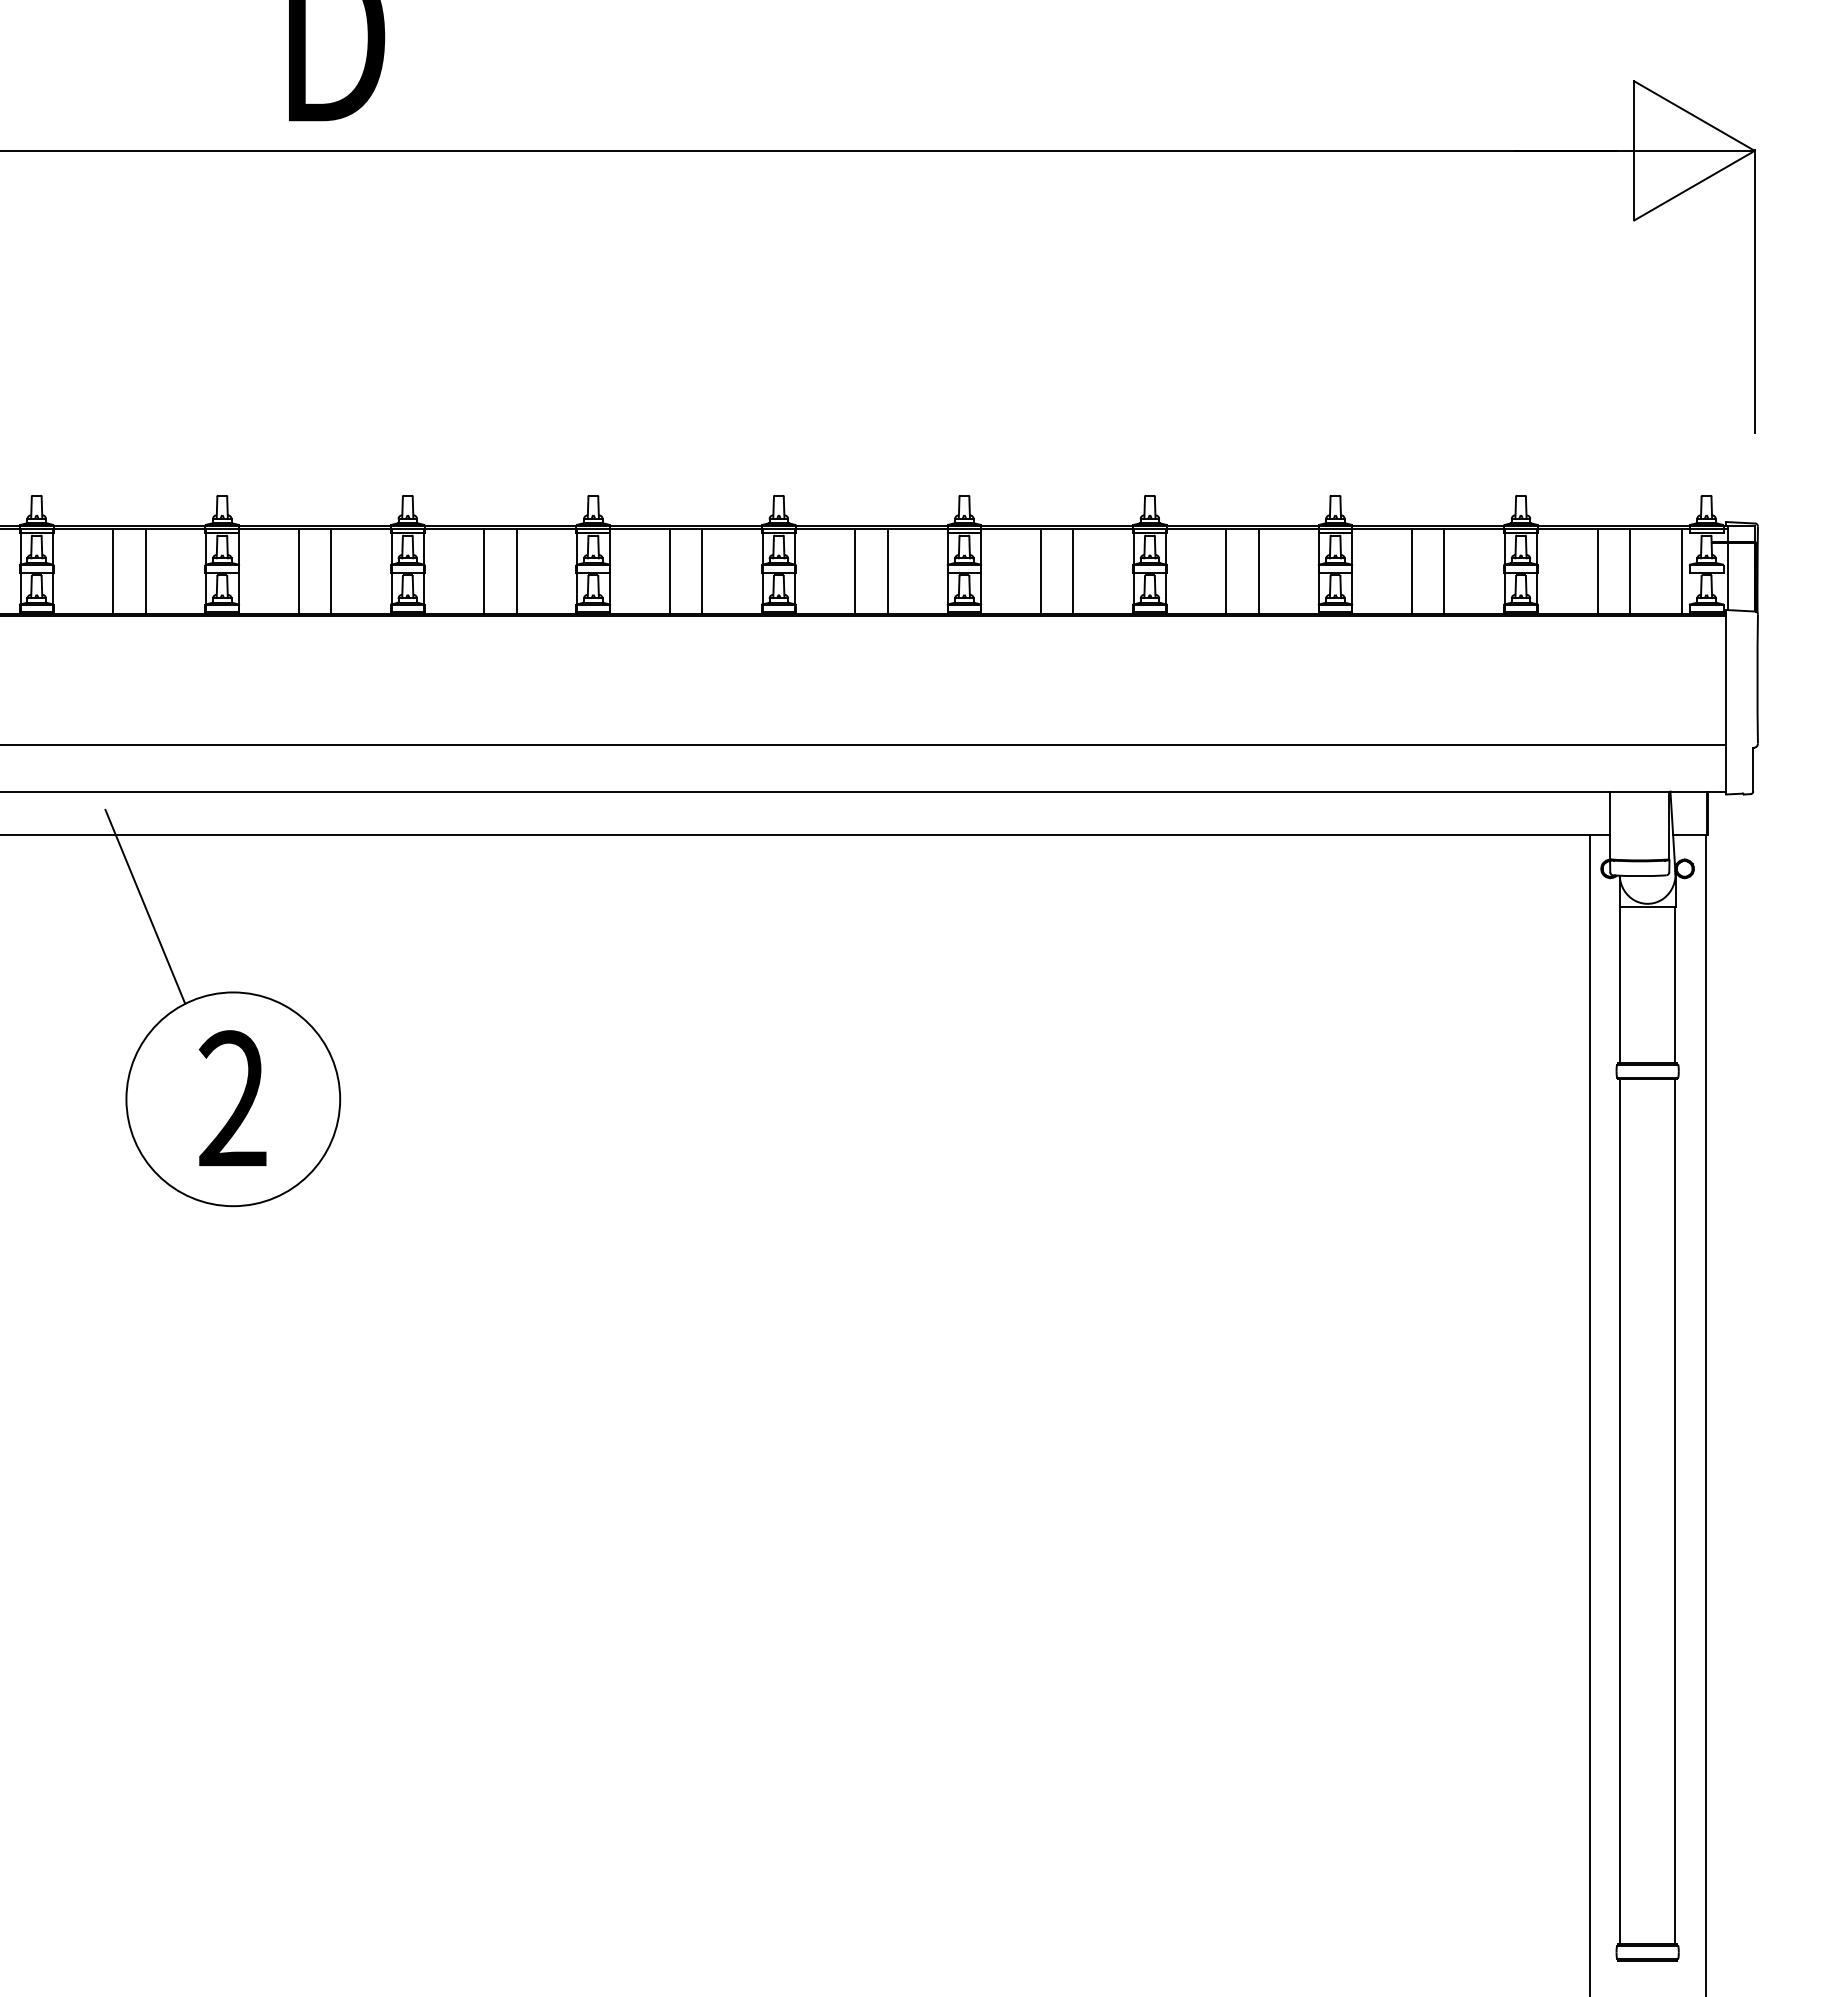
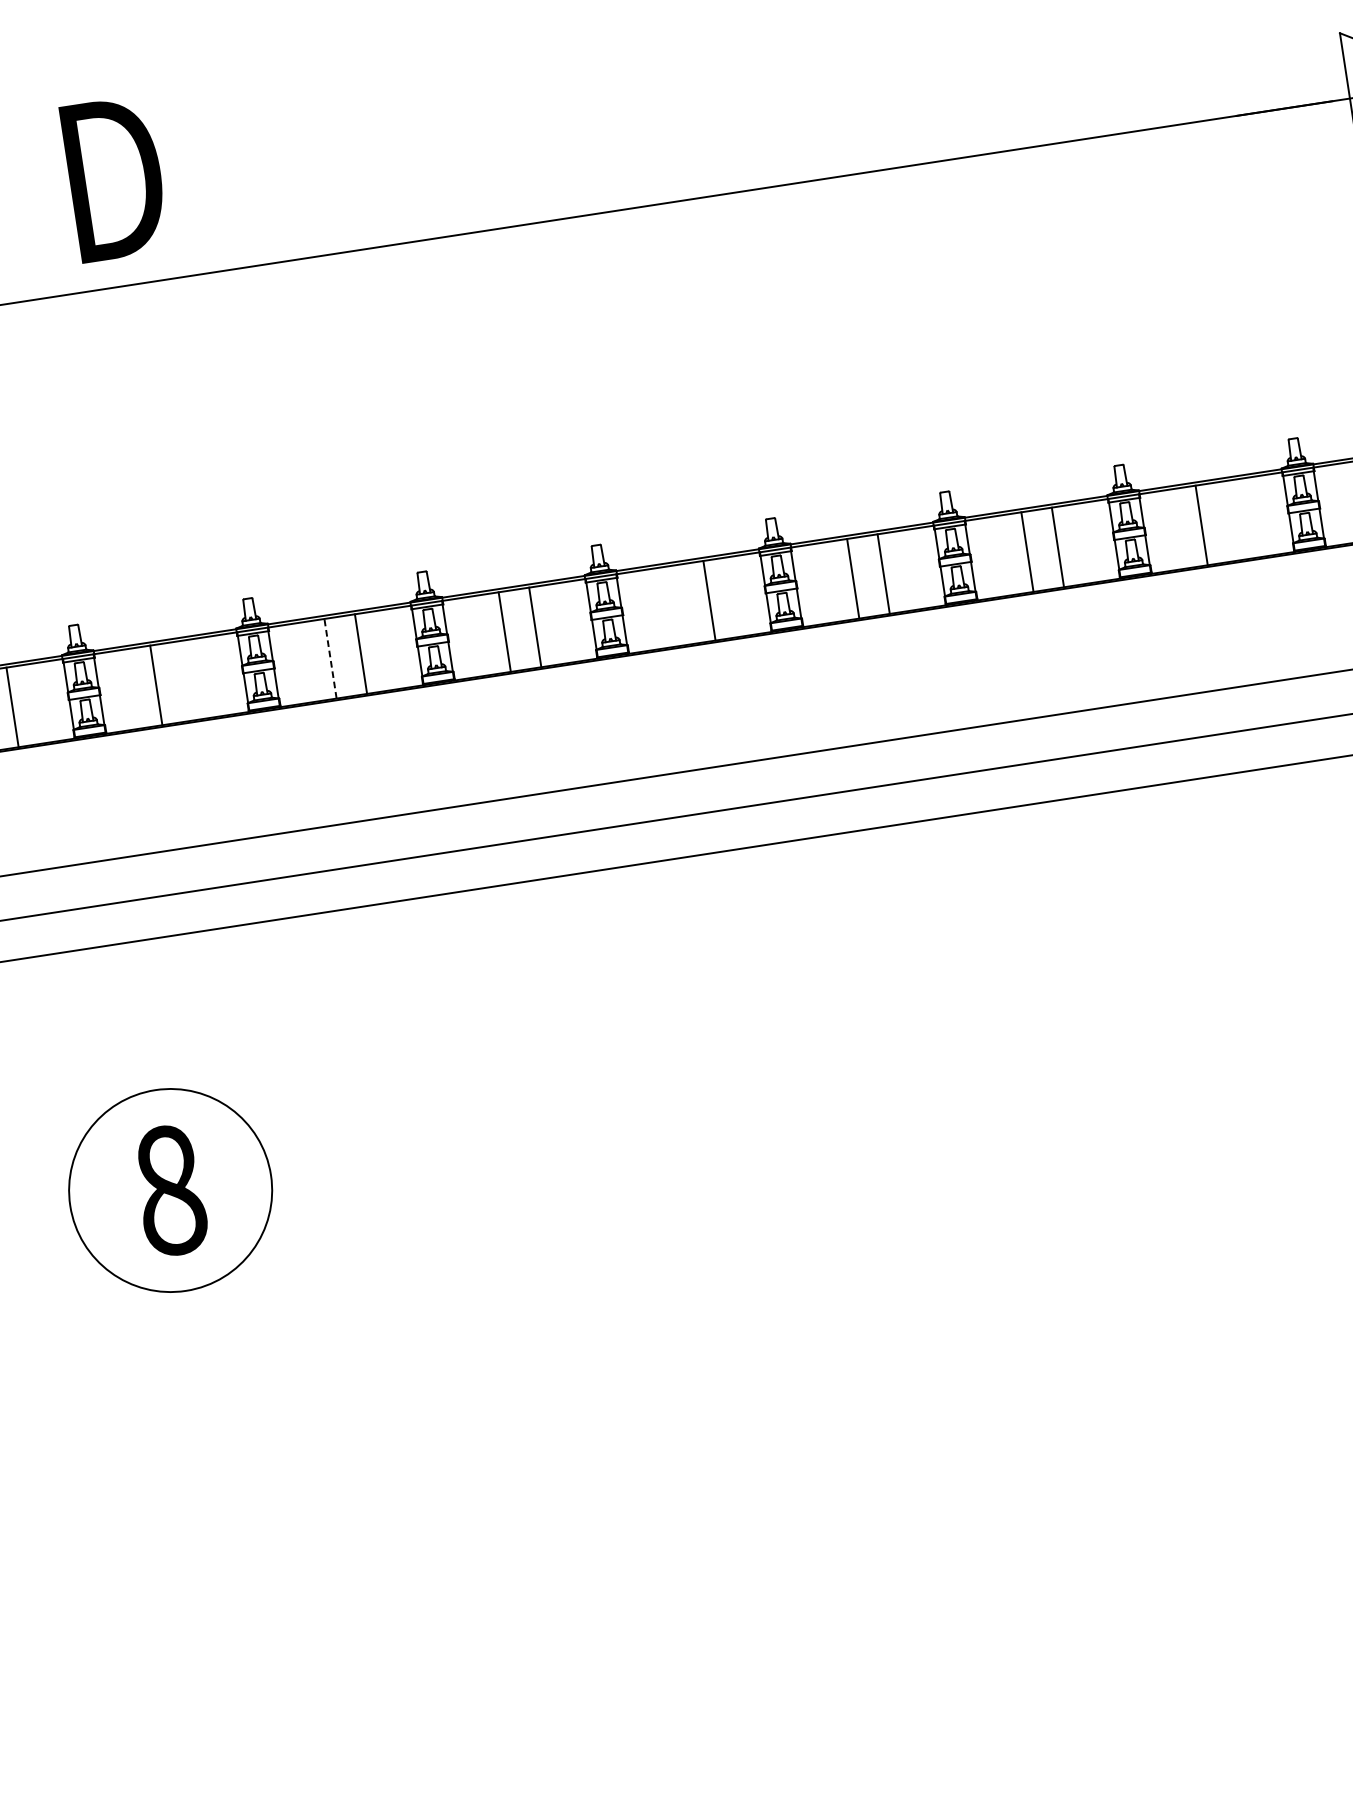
line: (484, 570) -> (330, 657), solid -> dashed
line: (331, 571) -> (187, 680), removed
line: (855, 571) -> (679, 605), removed
line: (1444, 571) -> (1232, 520), removed
line: (145, 906) -> (60, 1022), removed
text: (232, 1099) -> (169, 1190), 2 -> 8

